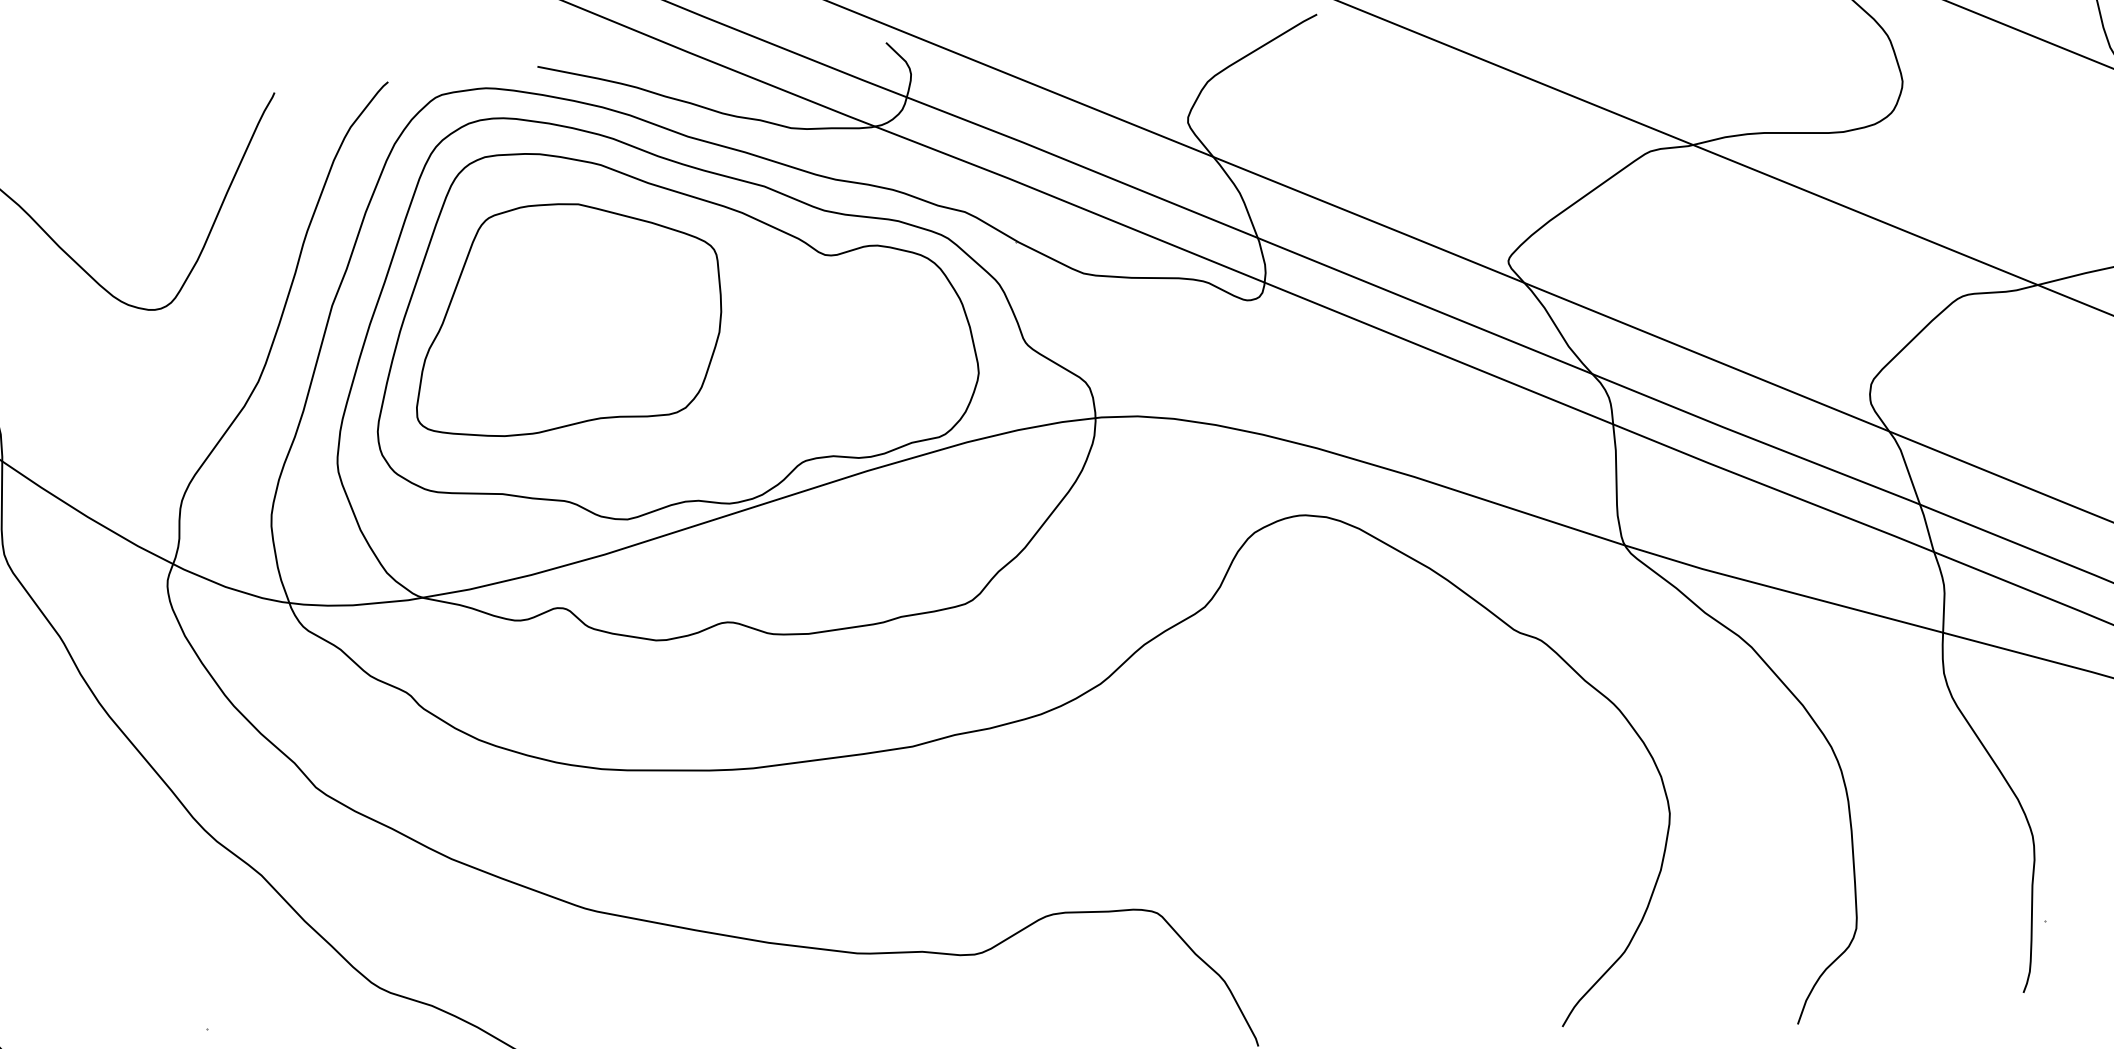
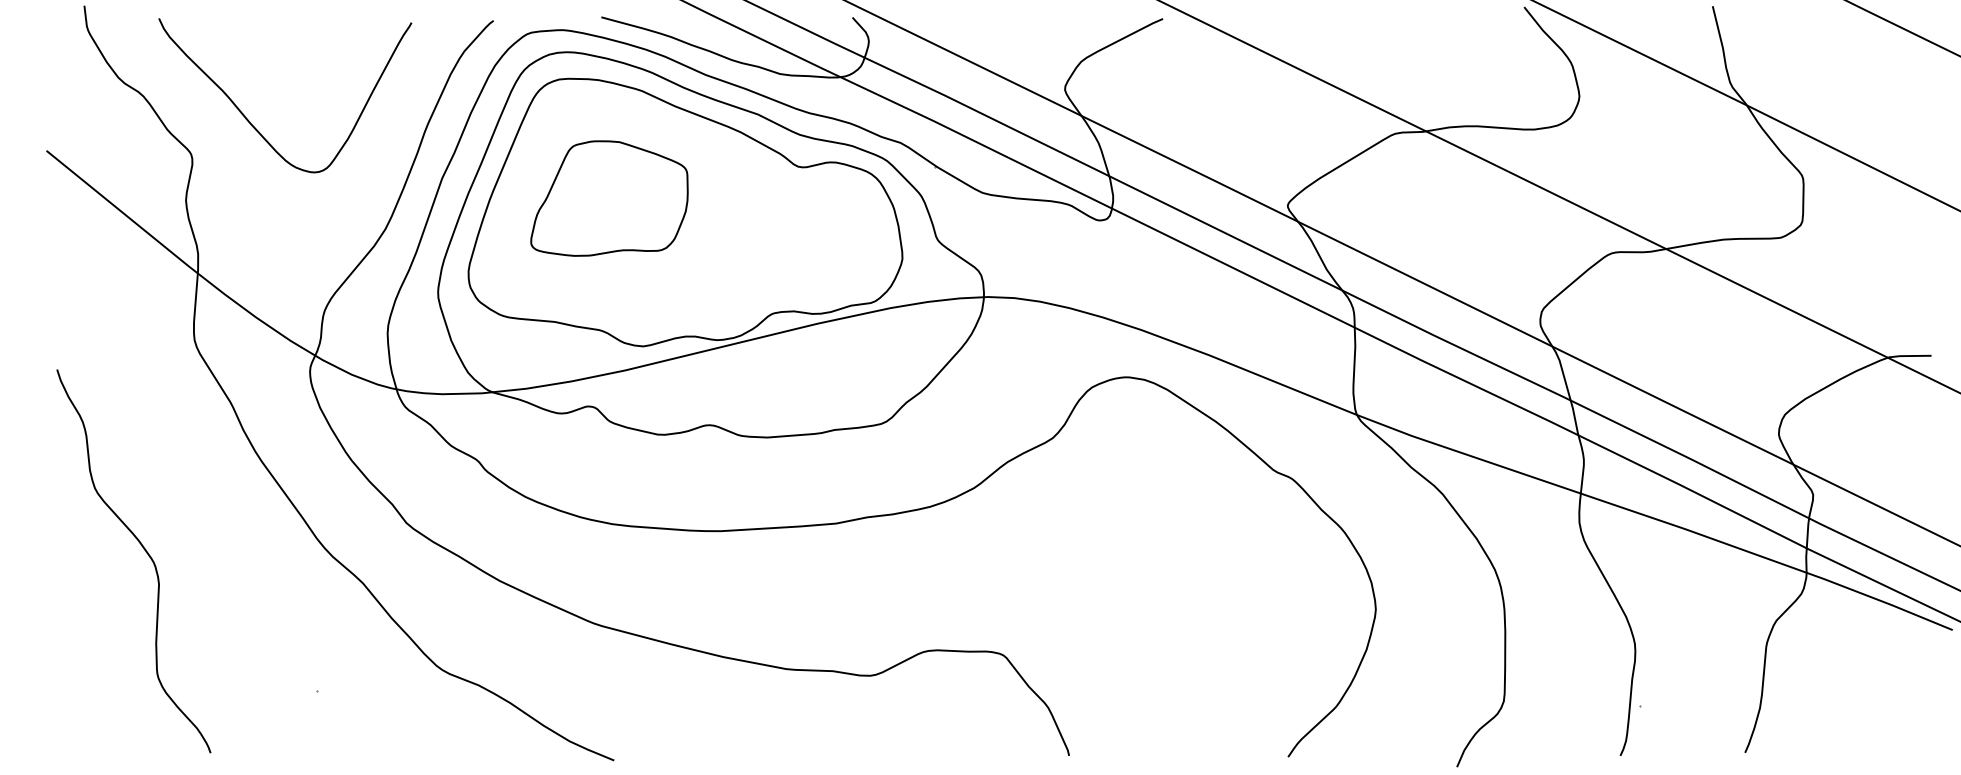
part: (566, 317) -> (609, 198), size x0.7

